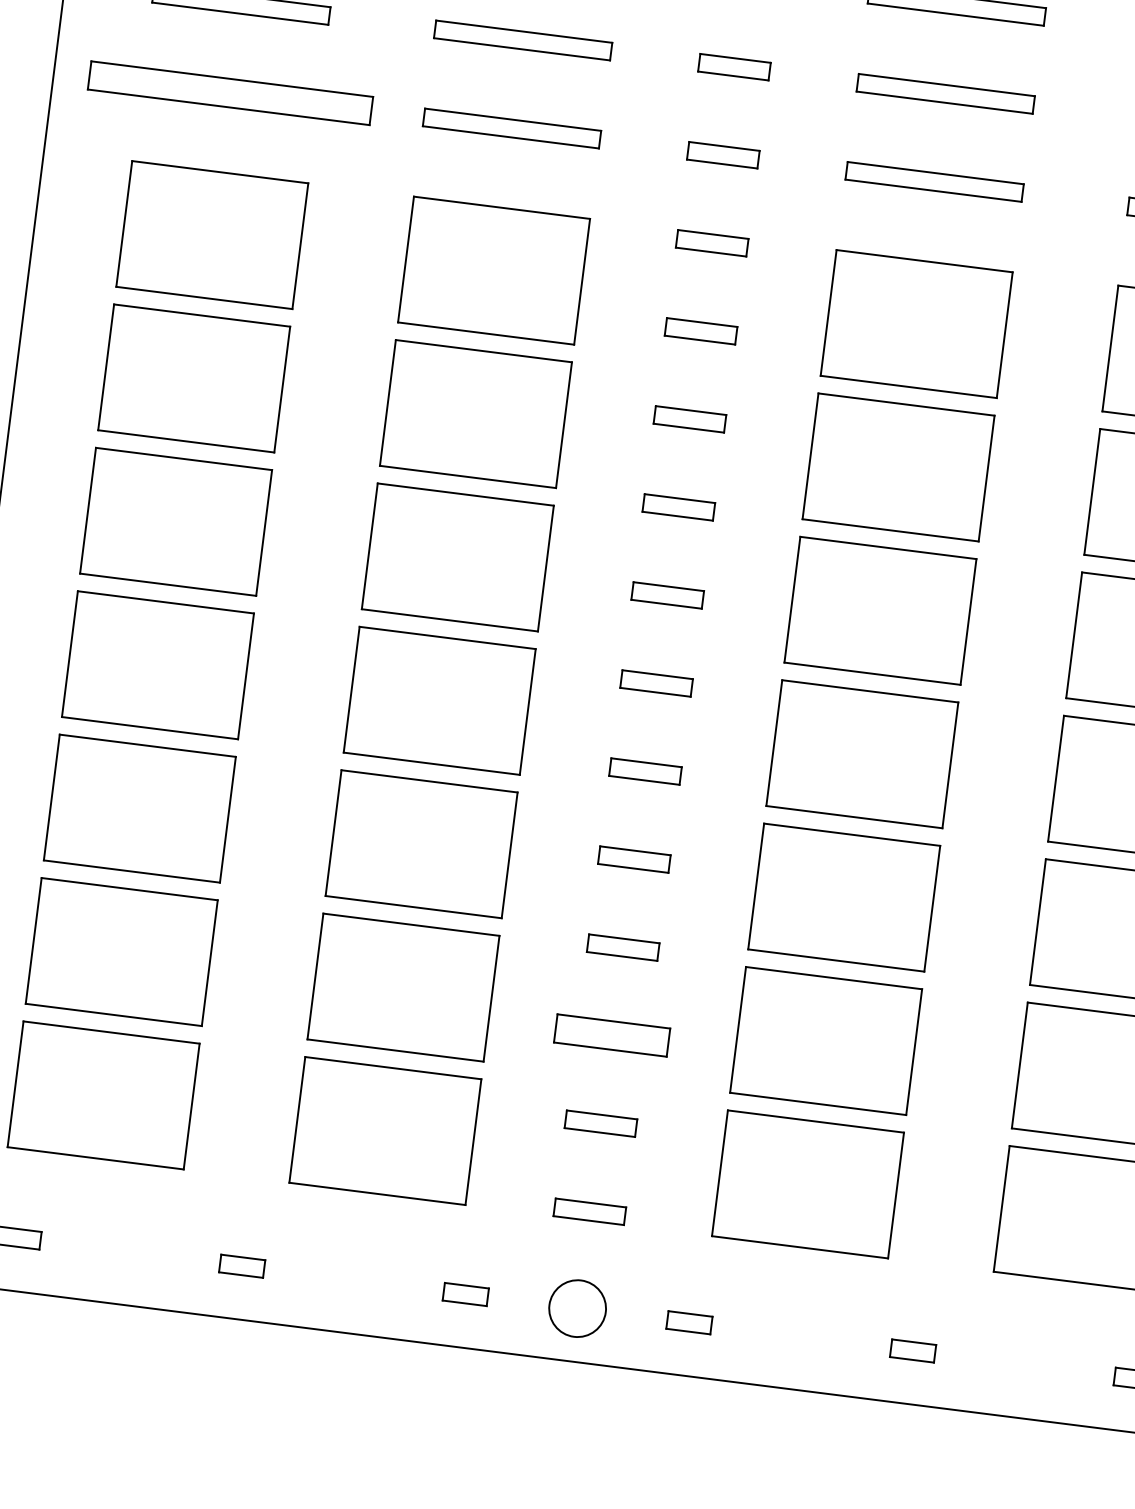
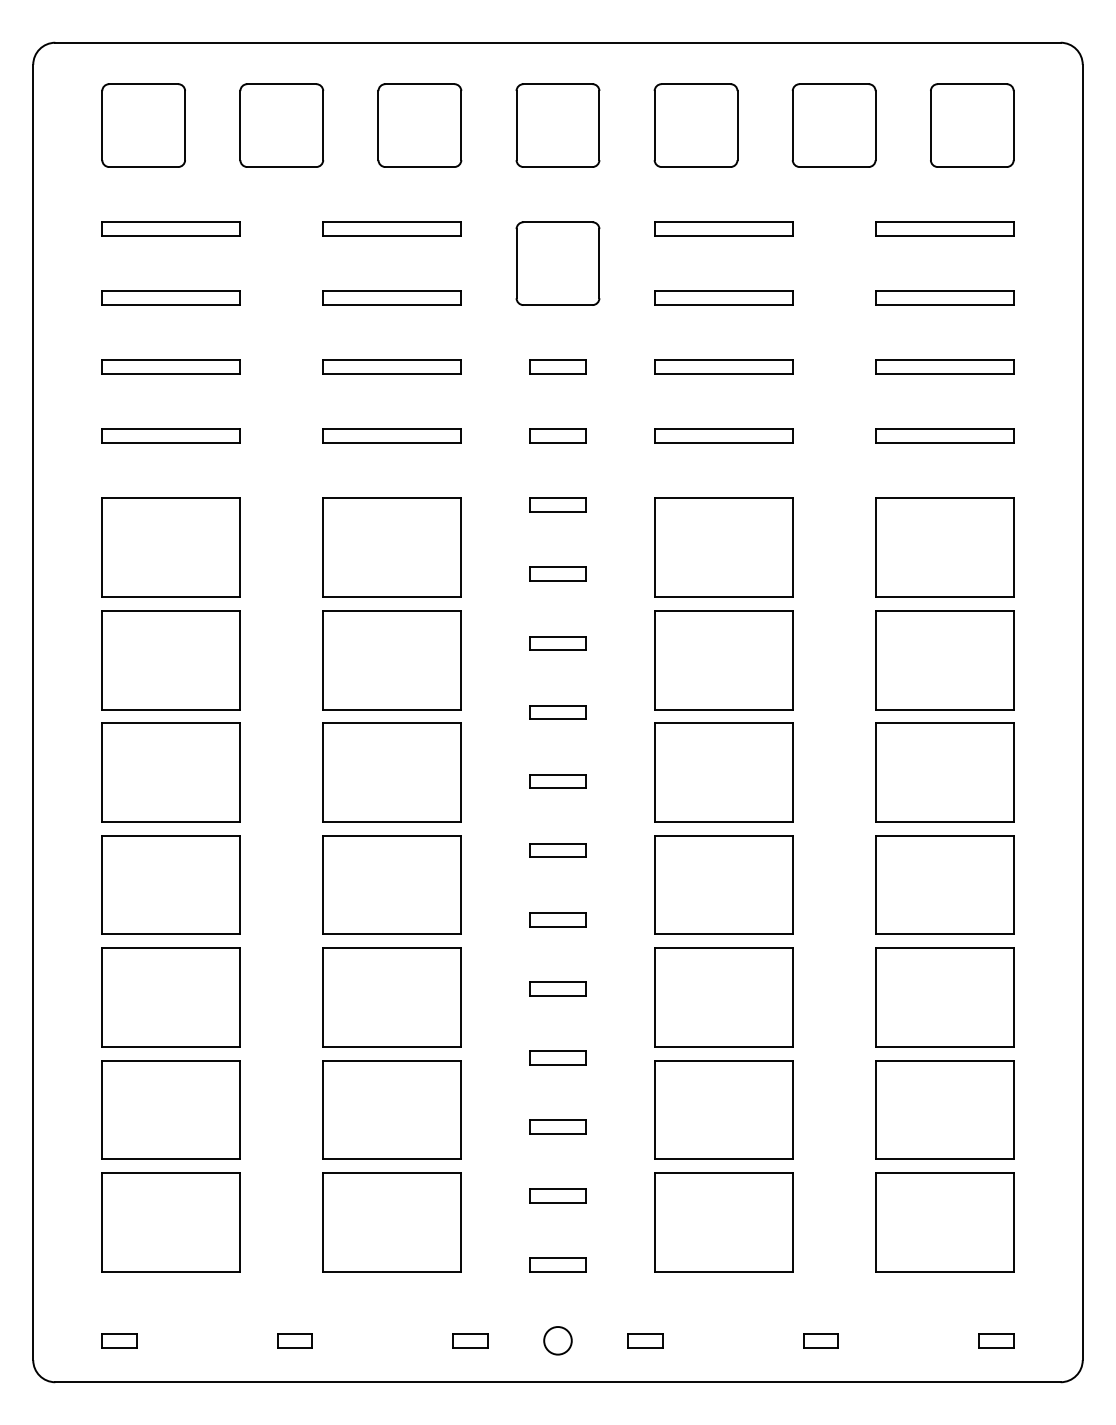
part: (229, 91) -> (170, 435), size x0.62
part: (611, 1035) -> (557, 1126), size x0.62
circle: (577, 1308) -> (557, 1340), size x0.62

